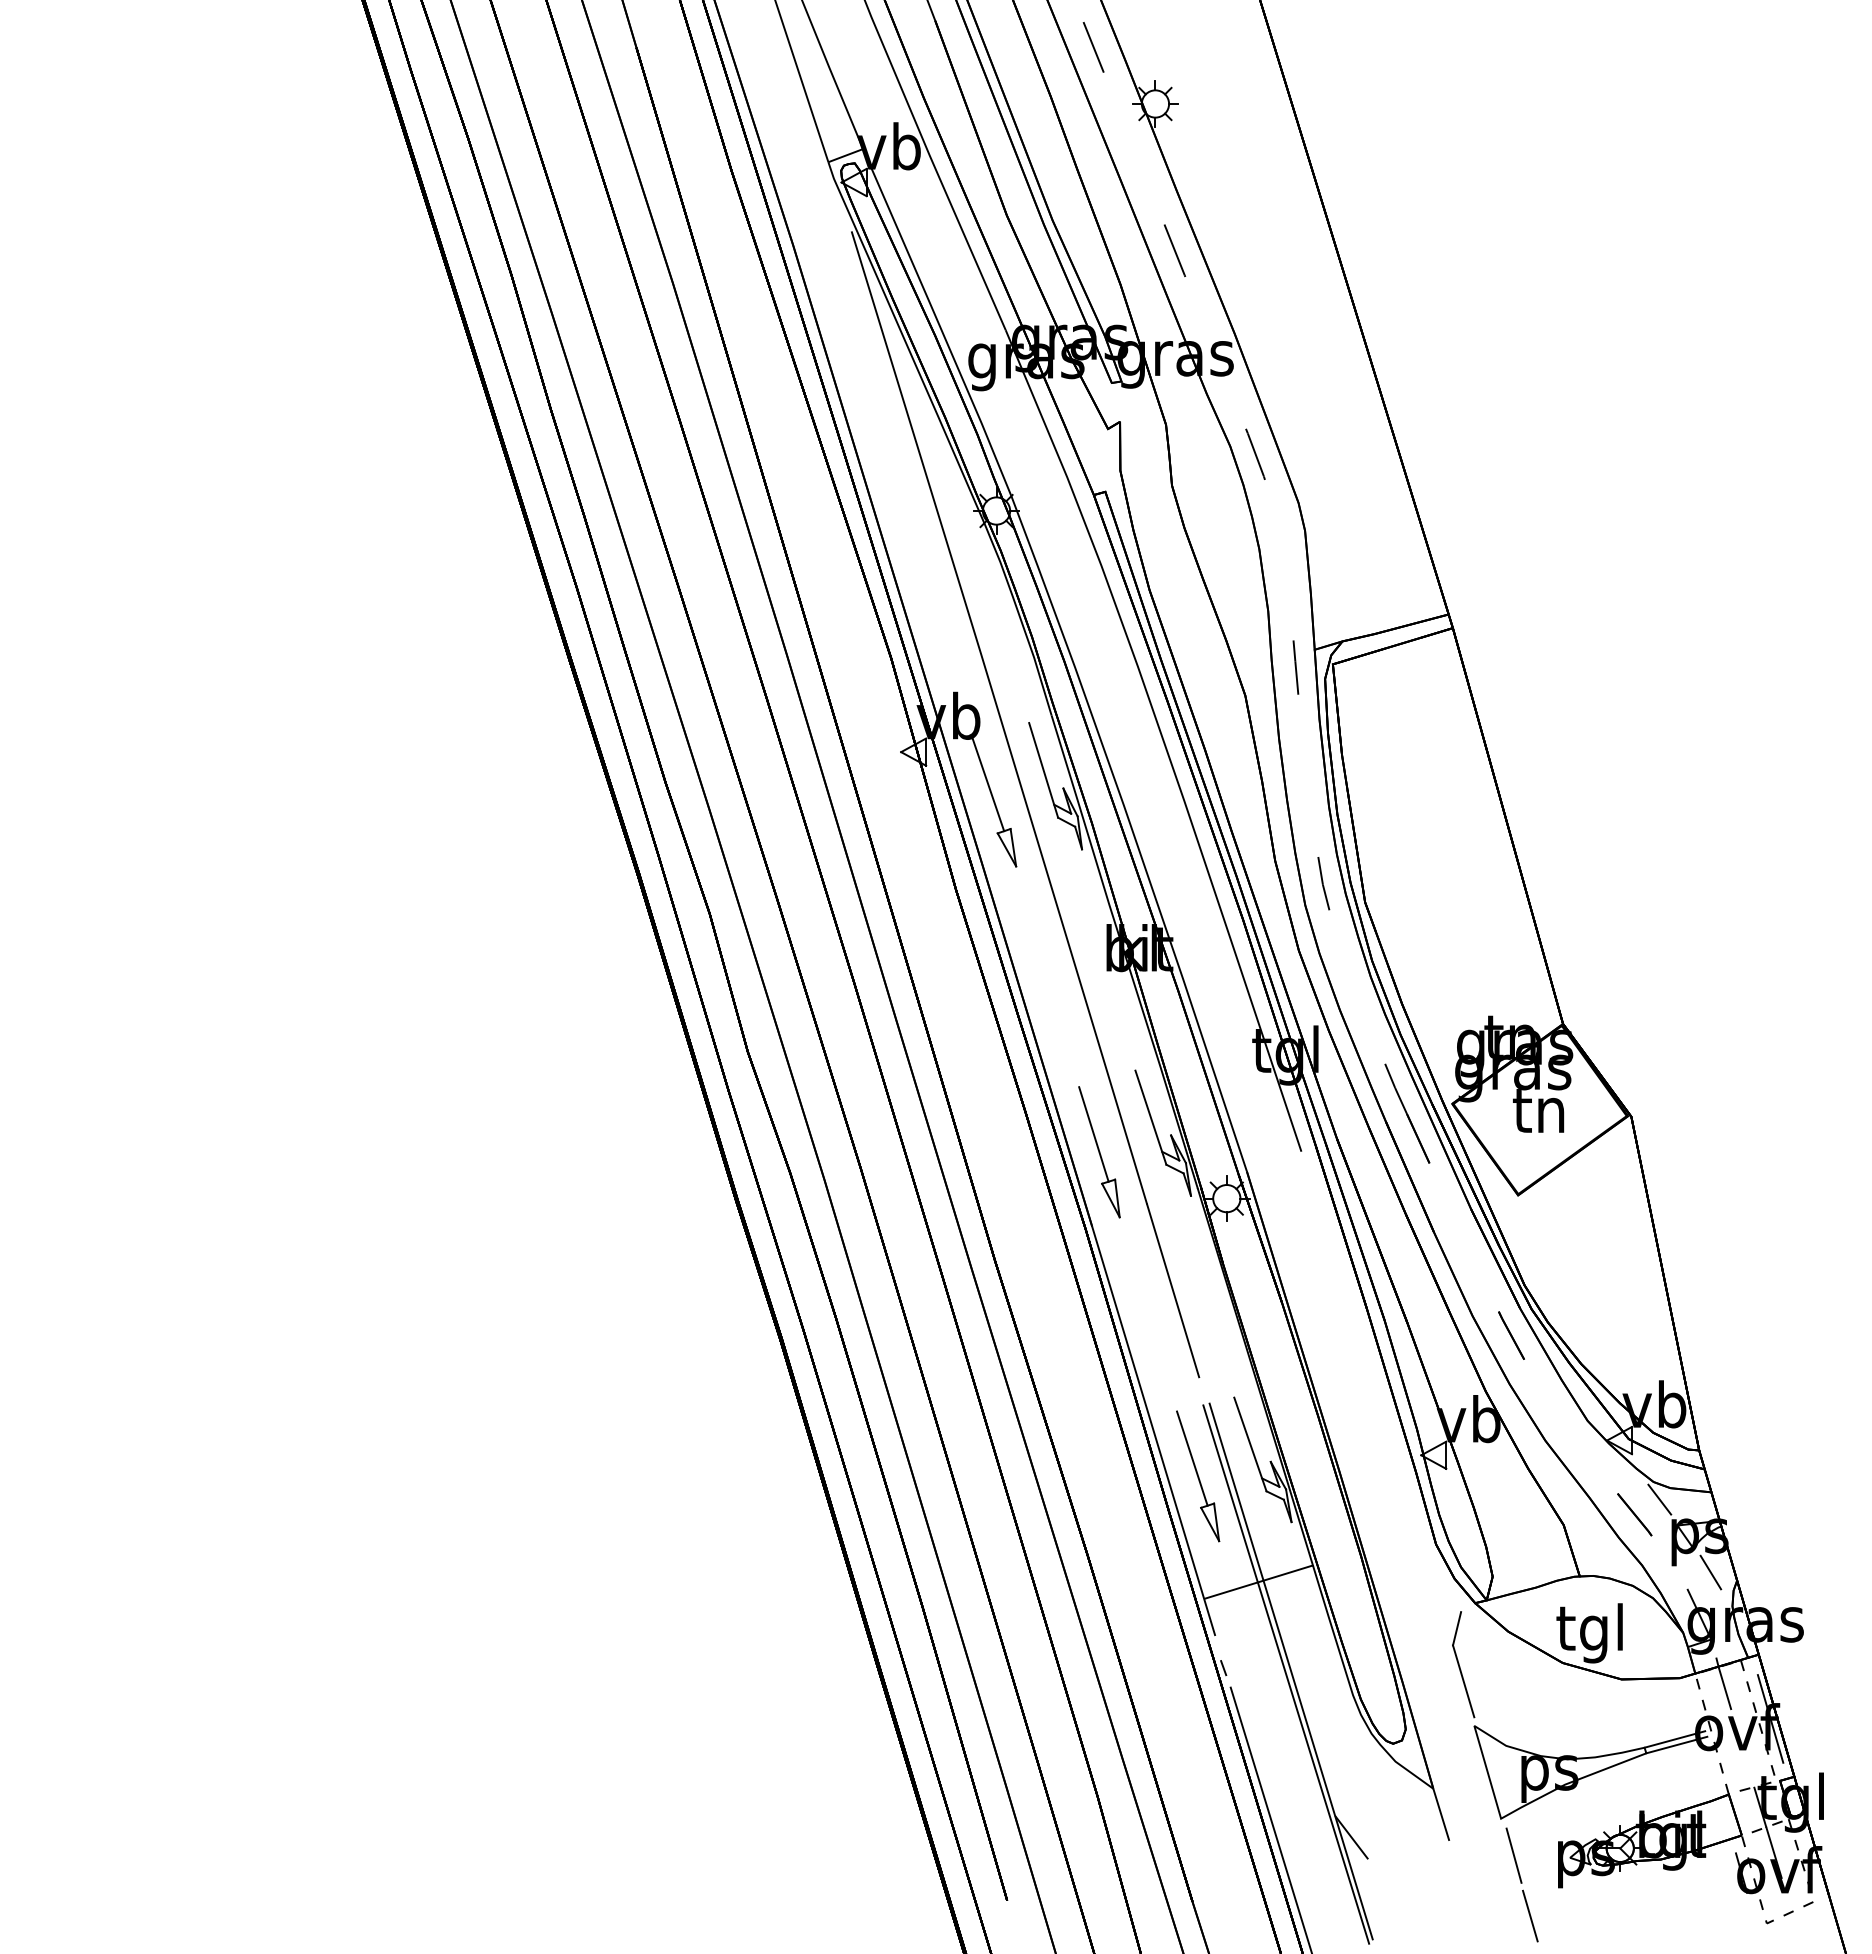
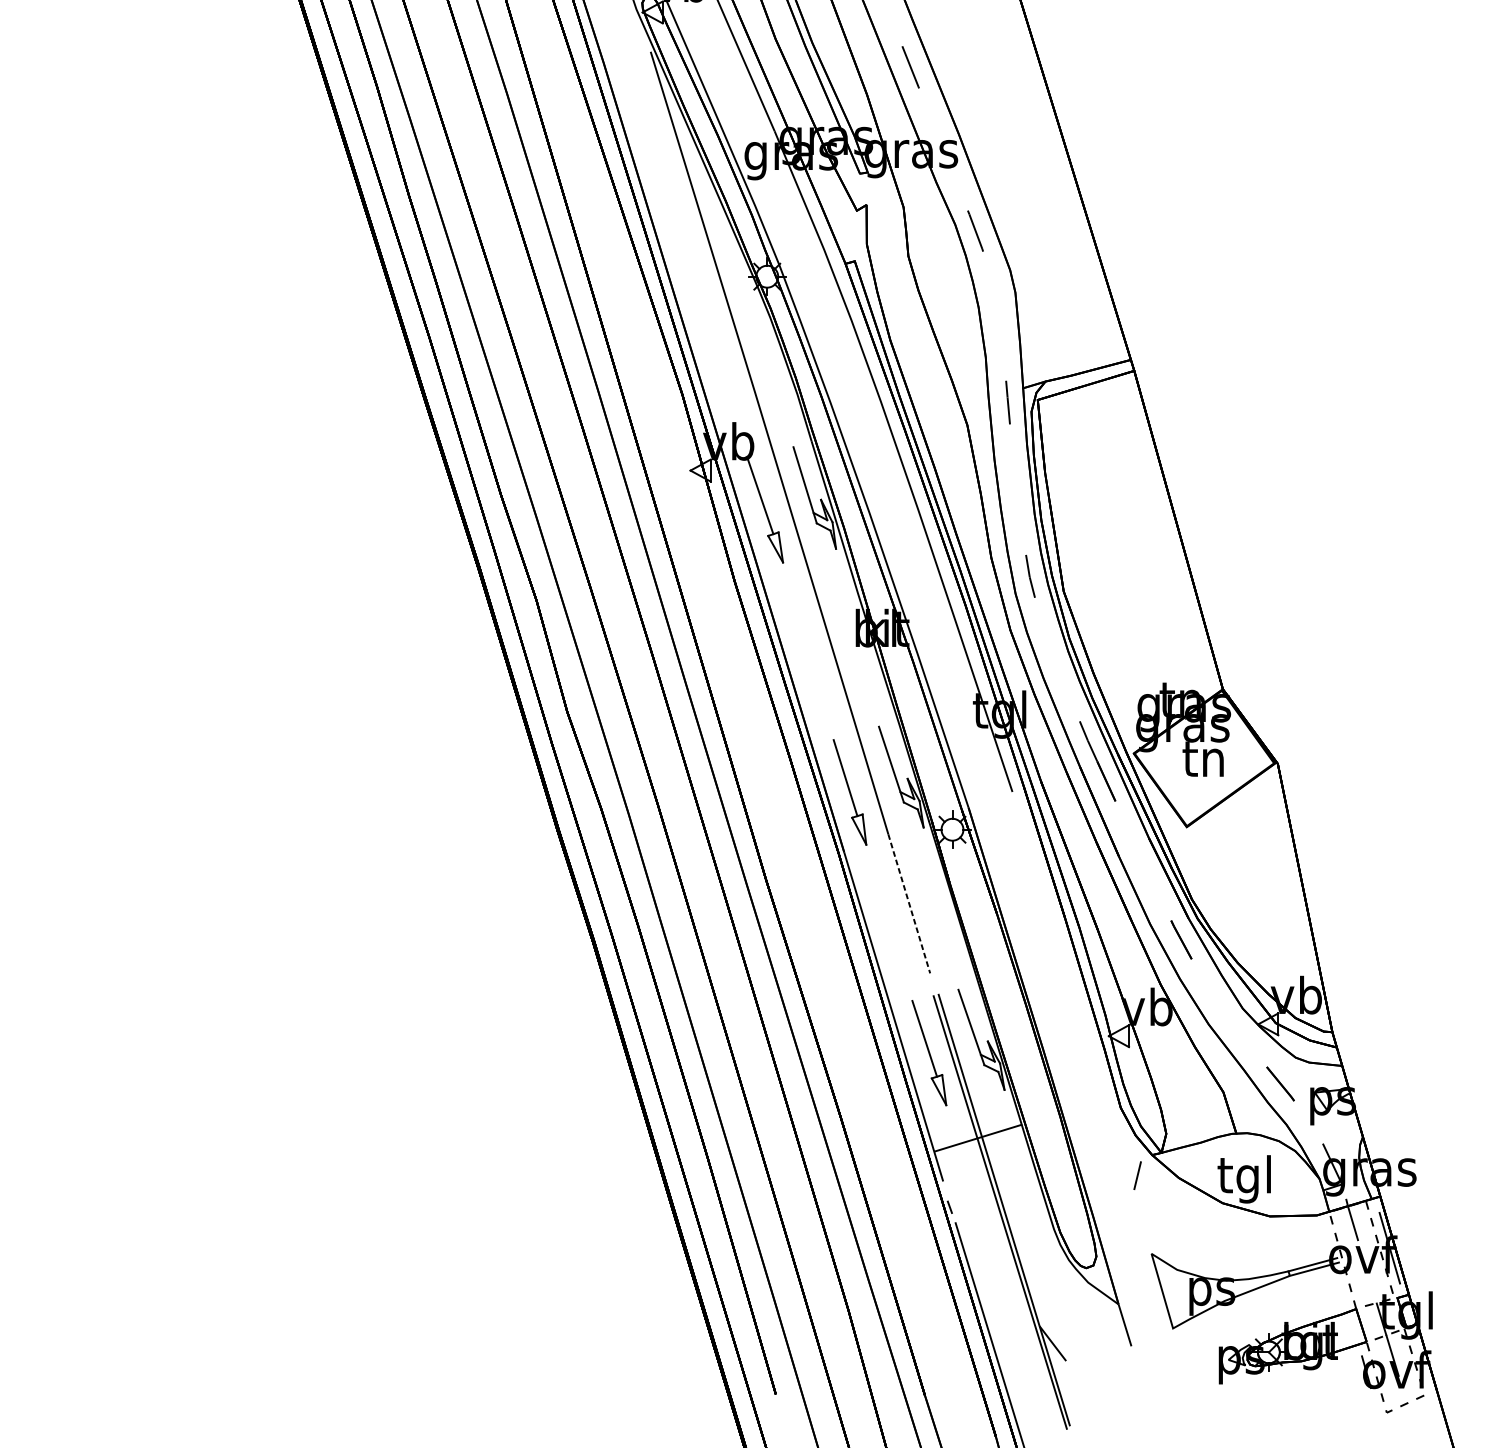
line: (1173, 1291) -> (909, 904), solid -> dashed
line: (1659, 1499) -> (1300, 1071), removed
line: (1710, 1572) -> (1341, 1130), removed
line: (1463, 1681) -> (1142, 1218), removed
line: (1513, 1855) -> (1183, 1358), removed
line: (1529, 1915) -> (1195, 1406), removed

